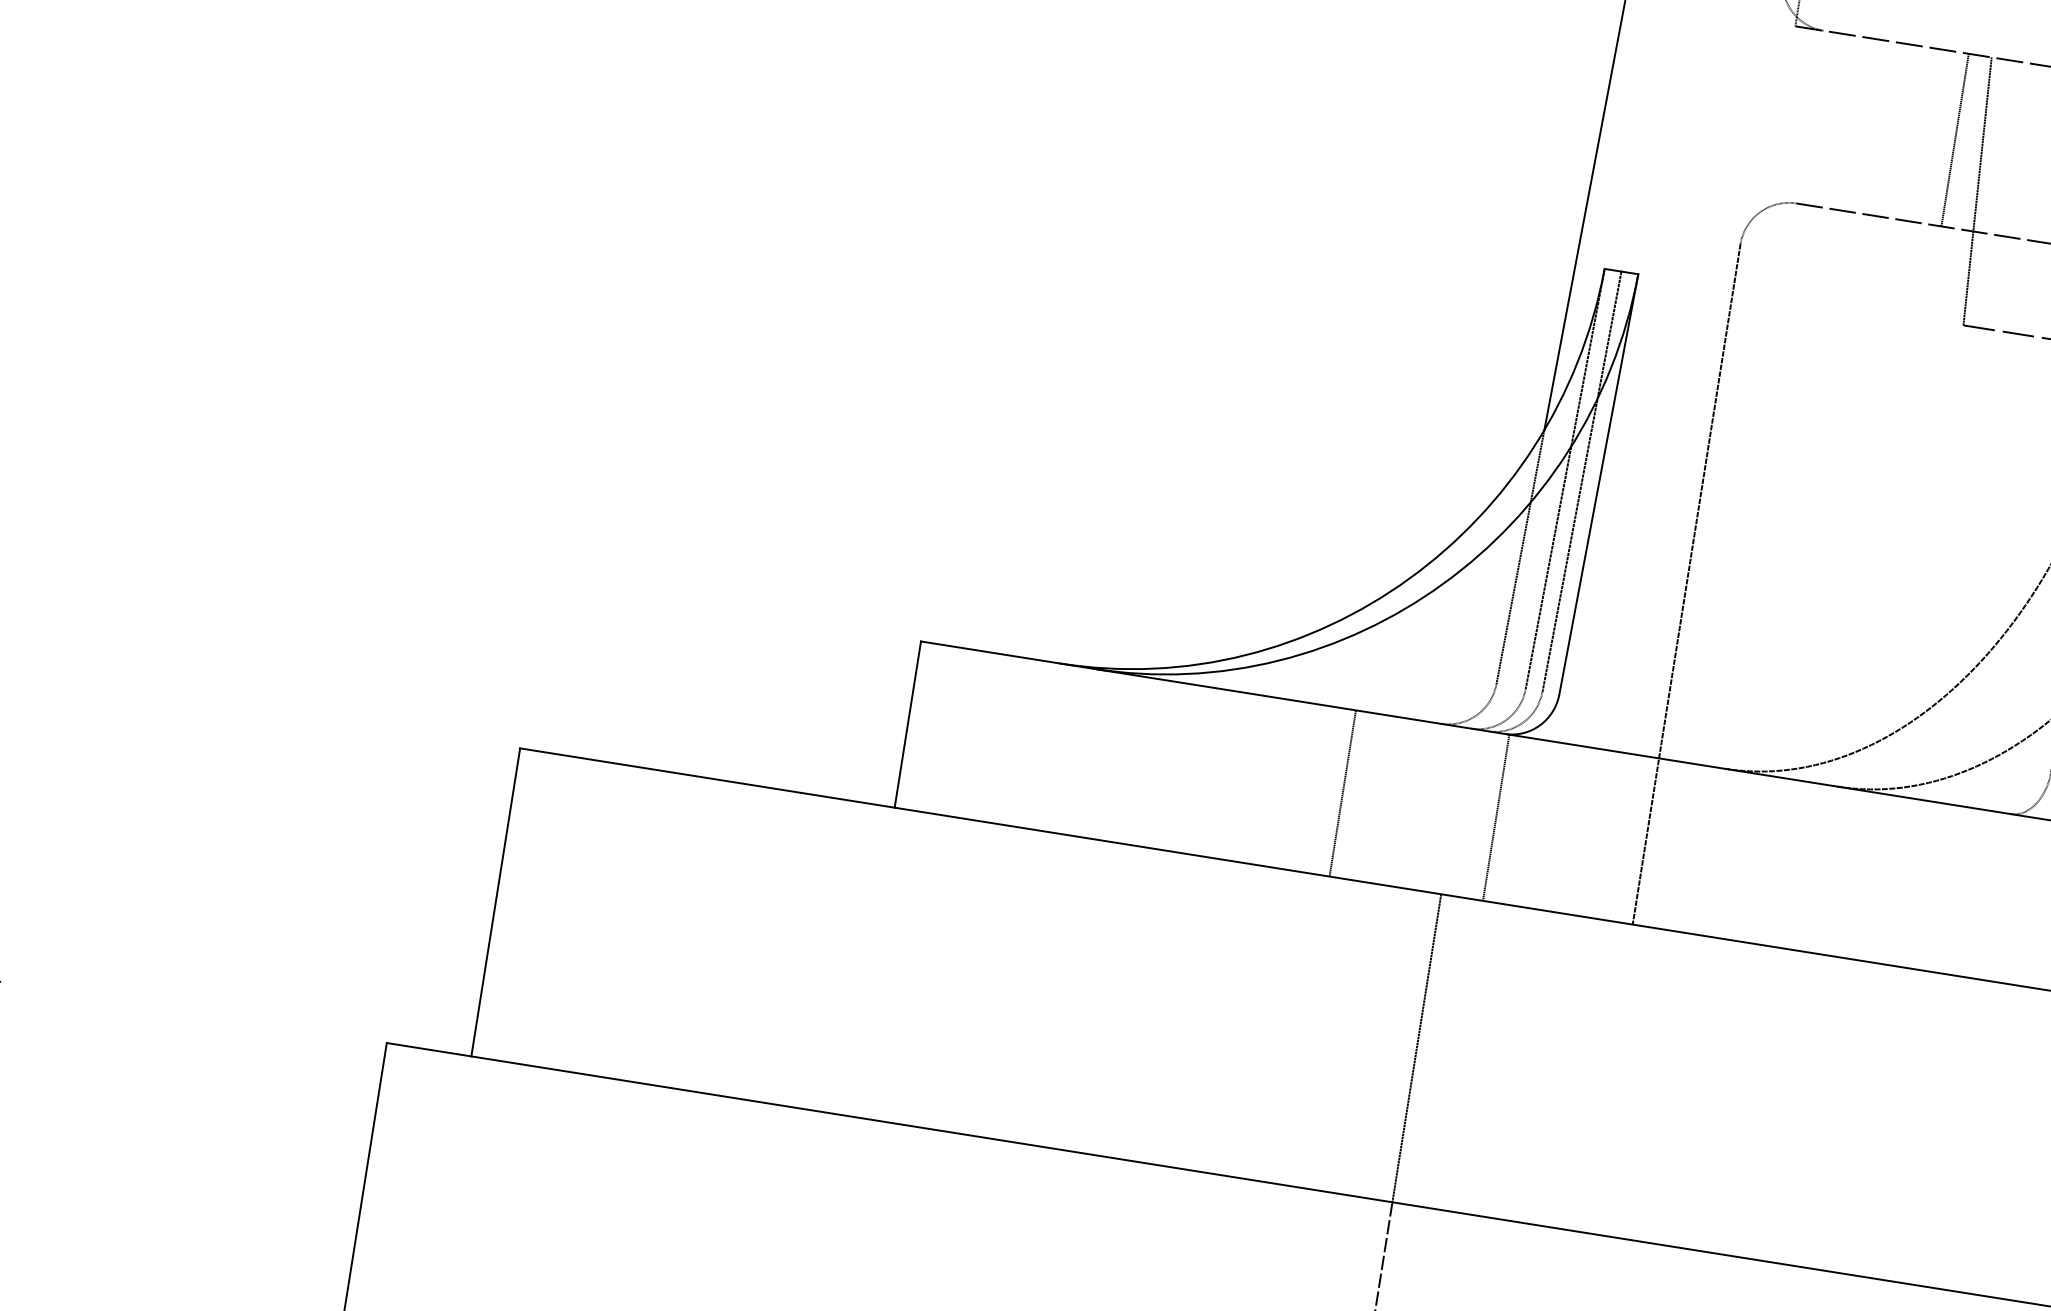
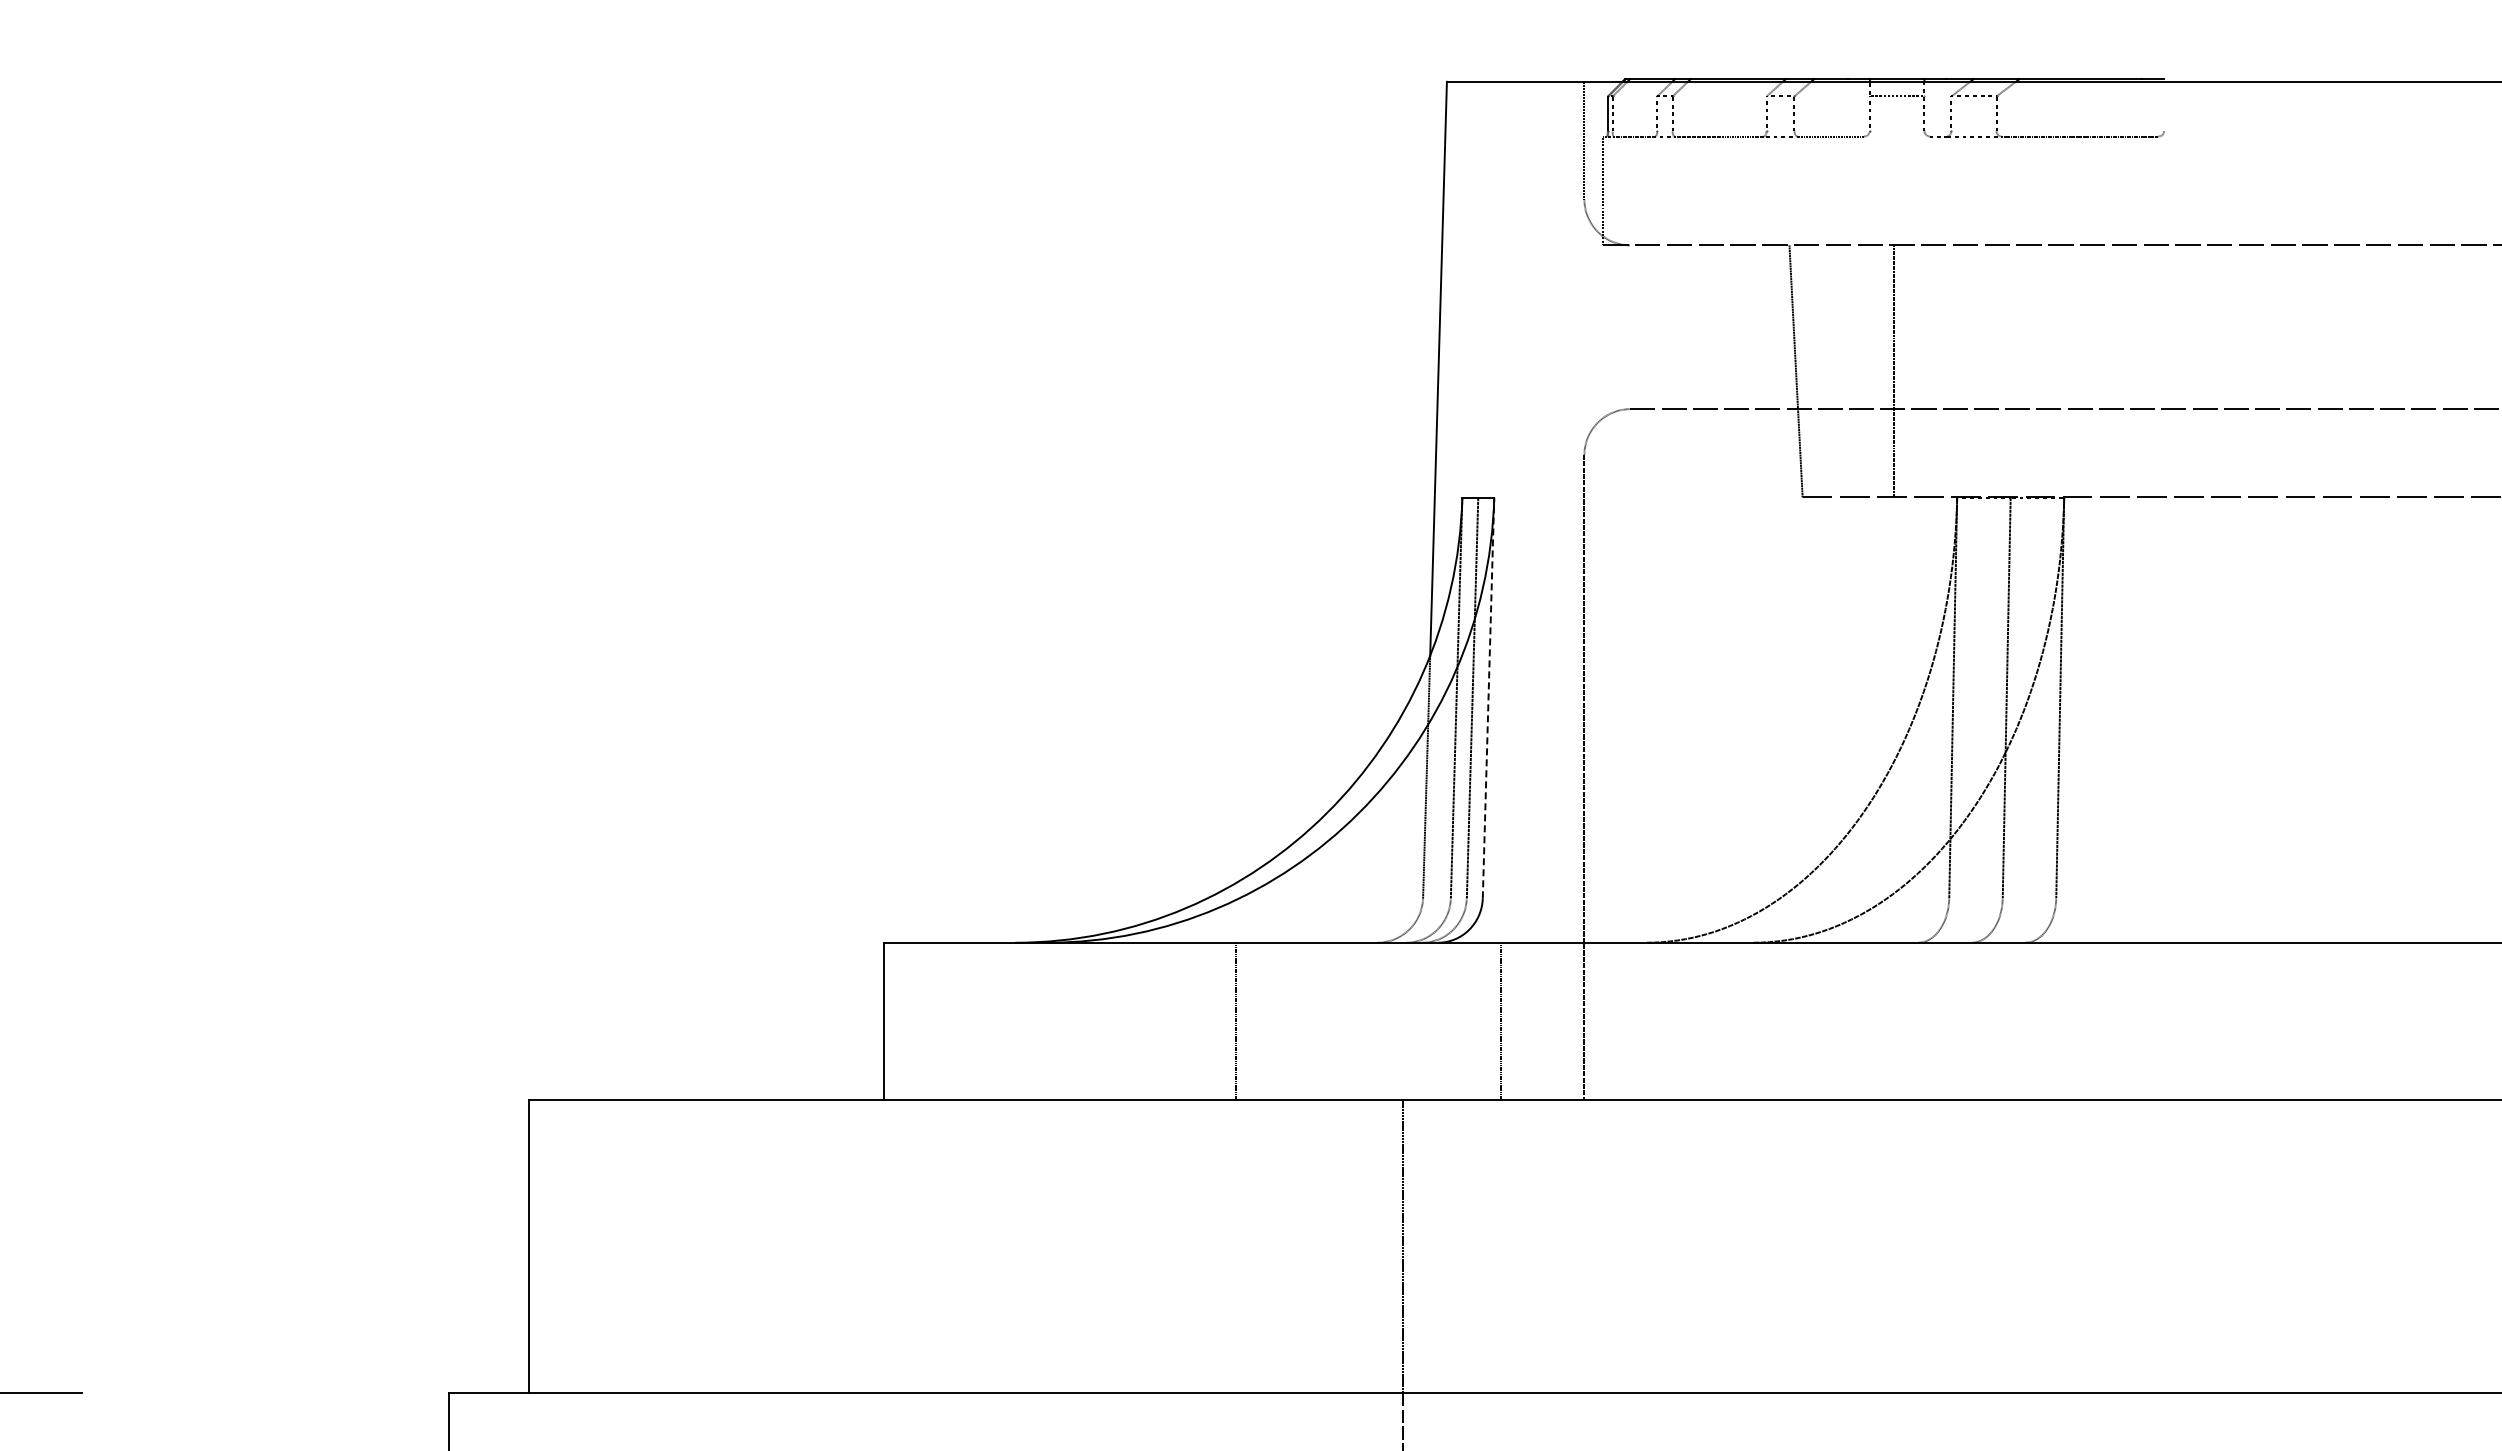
line: (1954, 140) -> (1767, 327), removed
line: (1598, 483) -> (1488, 697), solid -> dashed
line: (1342, 793) -> (1235, 1021), moved
line: (1496, 817) -> (1501, 1021), moved

